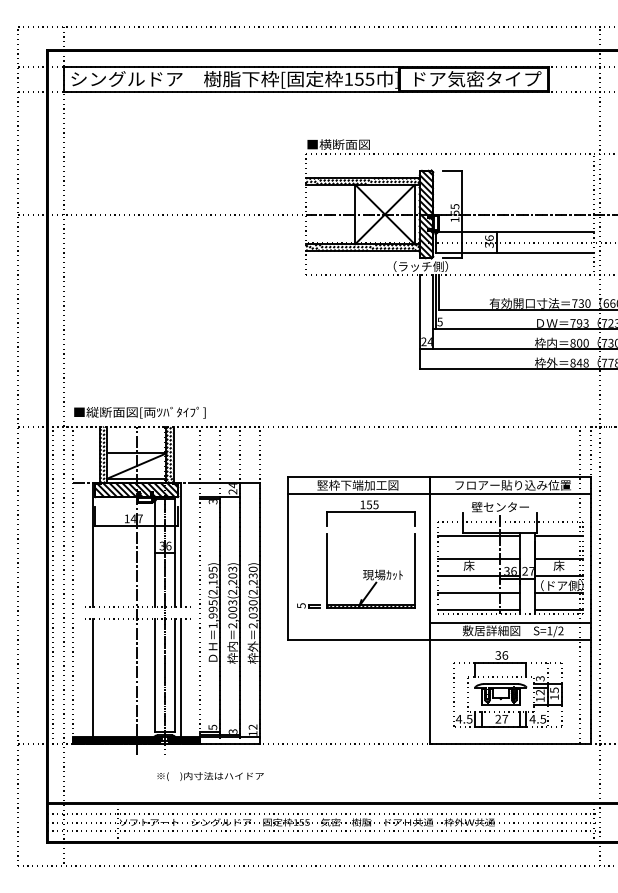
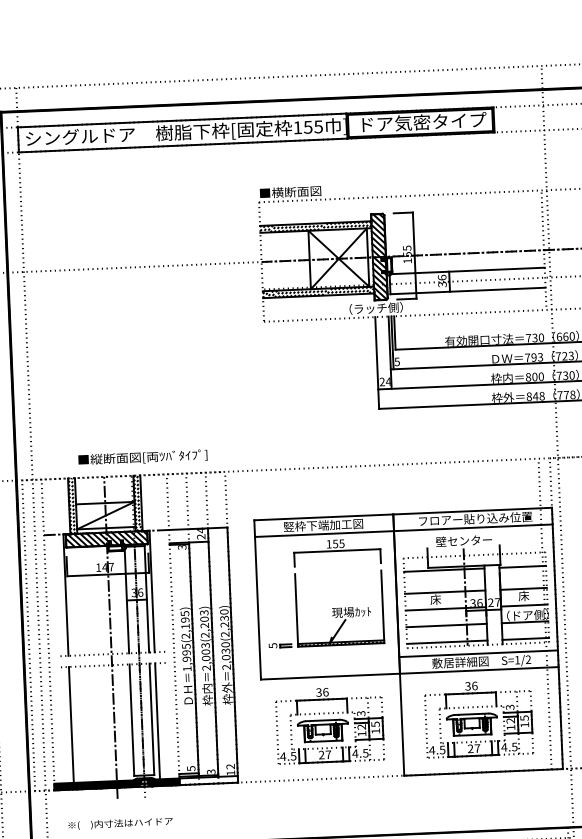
text: (139, 412) -> (142, 457), moved
part: (355, 689) -> (329, 725), added
text: (210, 776) -> (120, 823), moved

